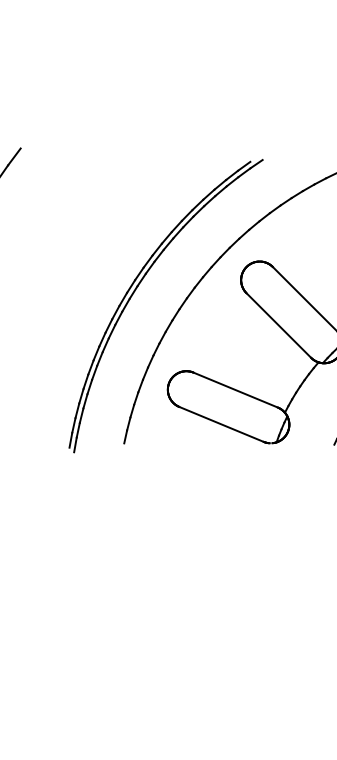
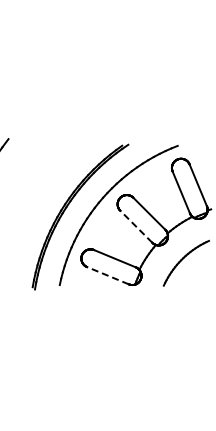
line: (279, 325) -> (136, 226), solid -> dashed
line: (220, 424) -> (107, 275), solid -> dashed

